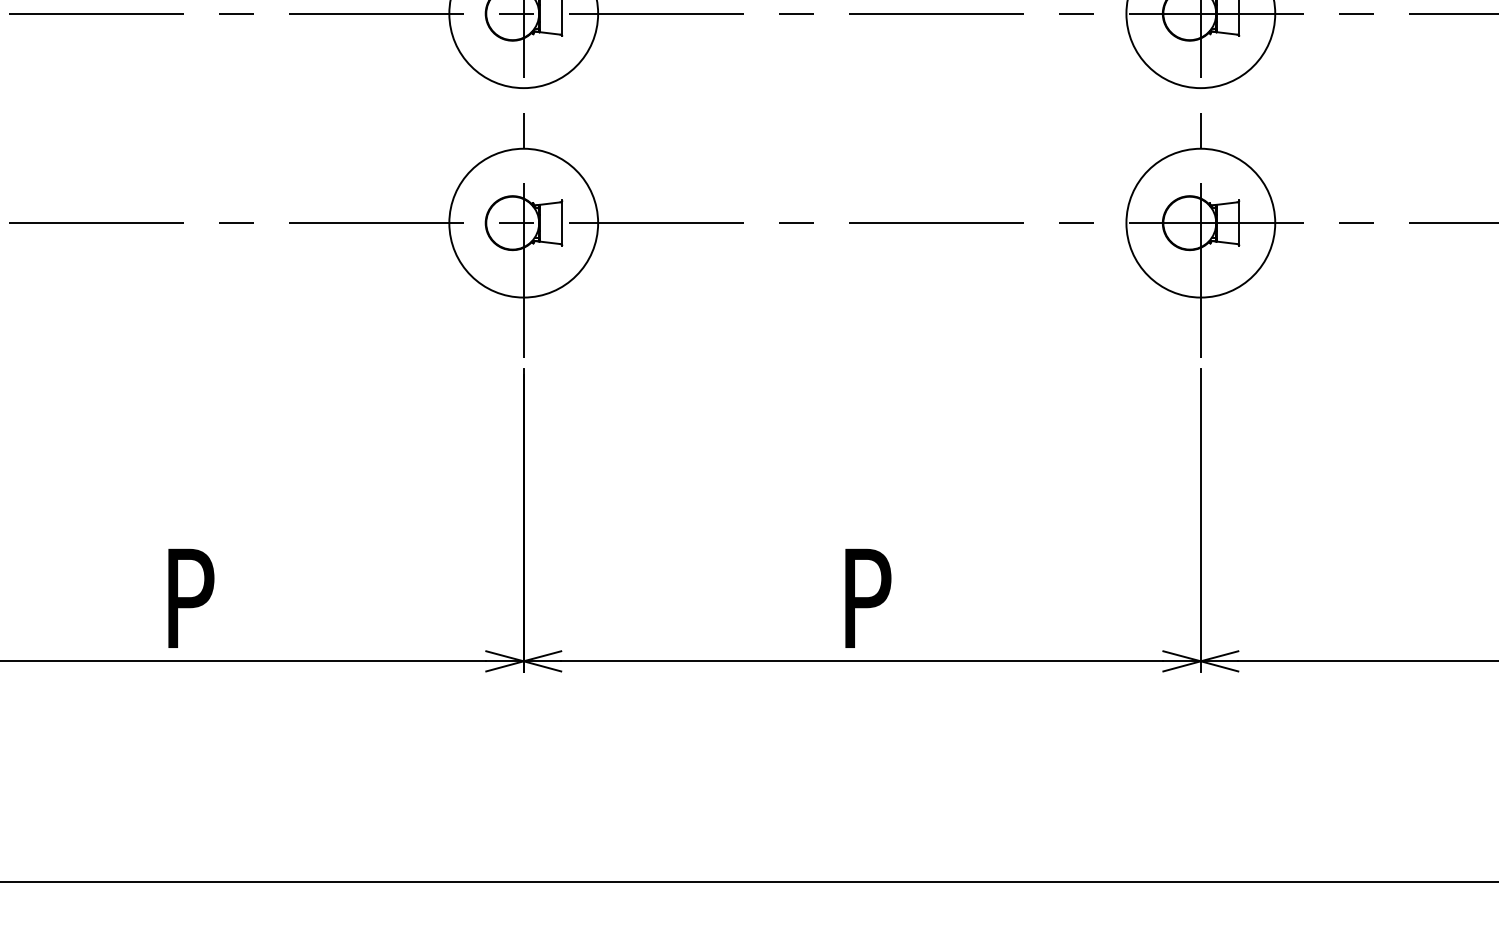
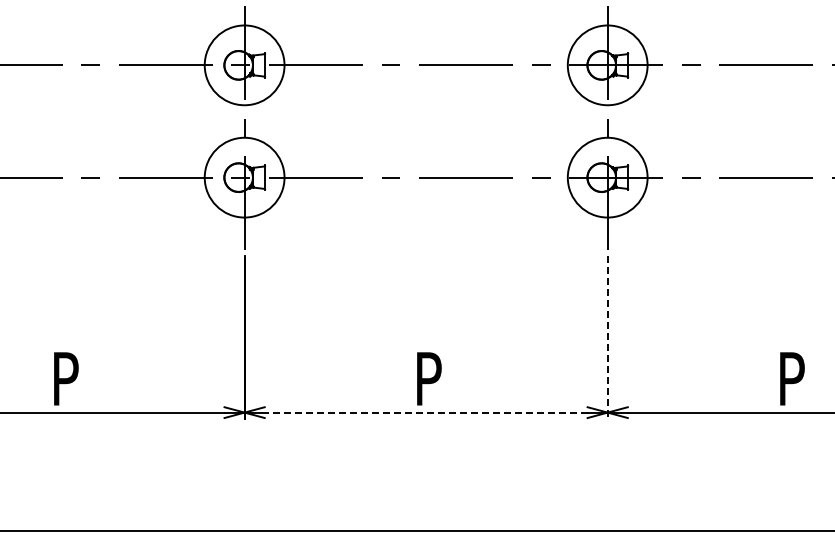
line: (1200, 521) -> (607, 337), solid -> dashed
line: (861, 661) -> (425, 412), solid -> dashed

